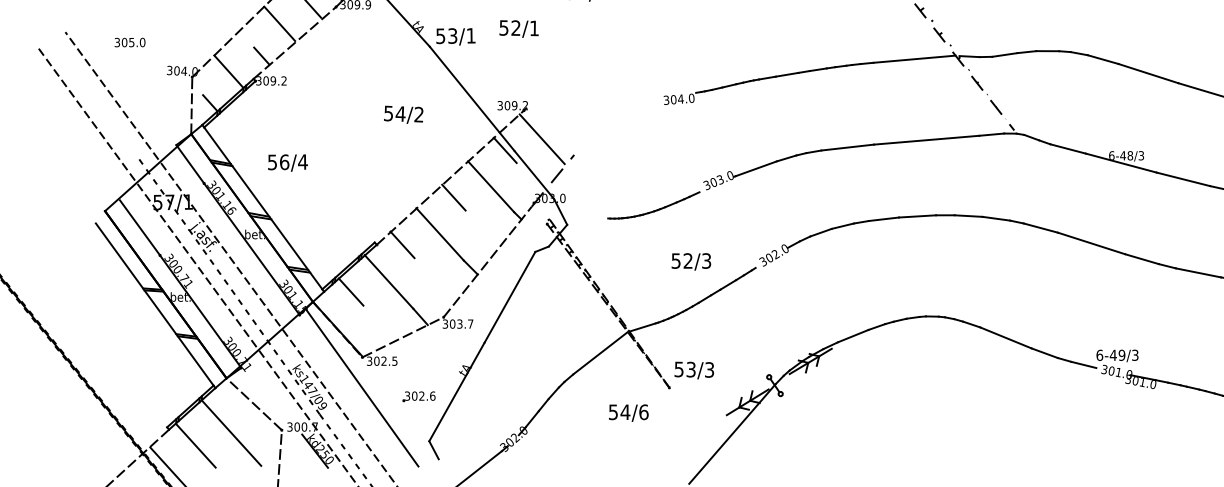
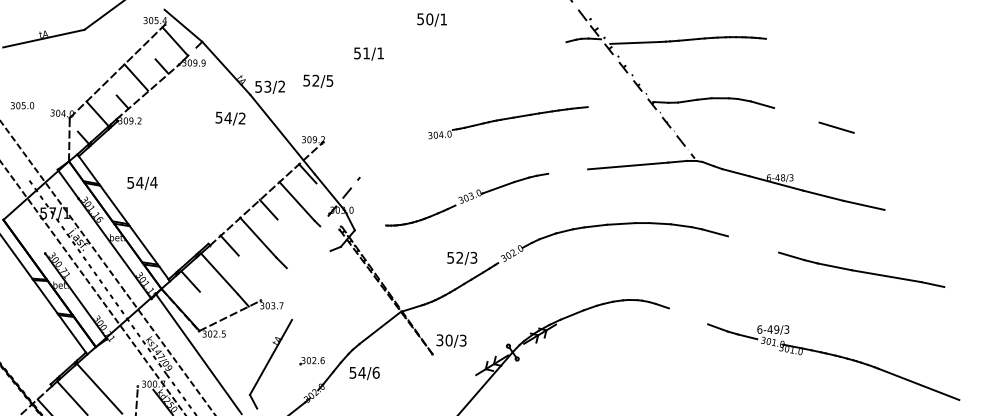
text: (533, 27) -> (329, 80), 52/1 -> 52/5
text: (470, 35) -> (281, 86), 53/1 -> 53/2
text: (130, 42) -> (22, 105), moved
line: (913, 59) -> (618, 104), removed
line: (1148, 73) -> (796, 115), removed
text: (403, 114) -> (230, 118), moved
line: (541, 139) -> (335, 165), removed
line: (848, 147) -> (568, 171), removed
text: (283, 161) -> (139, 182), 56/4 -> 54/4
line: (139, 227) -> (29, 232), removed
line: (1091, 243) -> (753, 244), removed
line: (486, 261) -> (293, 258), removed
text: (691, 261) -> (462, 258), moved
line: (510, 296) -> (311, 284), removed
line: (1005, 338) -> (688, 316), removed
text: (685, 369) -> (444, 340), 53/3 -> 30/3
part: (418, 397) -> (311, 361), moved
line: (253, 403) -> (116, 366), removed
text: (628, 413) -> (364, 373), moved

